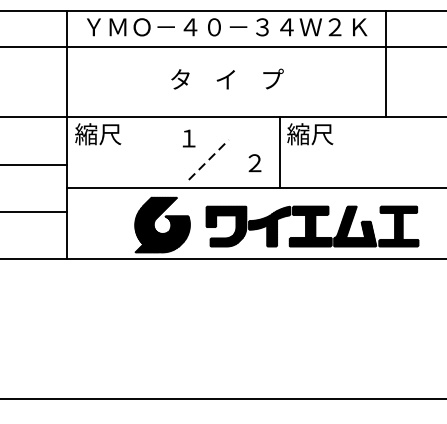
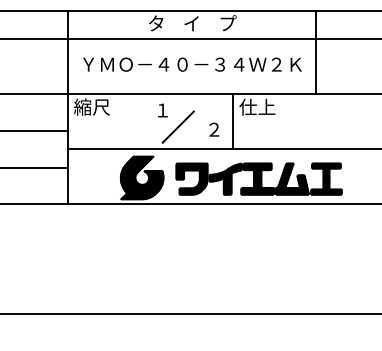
text: (227, 26) -> (192, 23), ＹＭＯ－４０－３４Ｗ２Ｋ -> タ    イ    プ
text: (227, 79) -> (192, 64), タ    イ    プ -> ＹＭＯ－４０－３４Ｗ２Ｋ
text: (310, 133) -> (257, 106), 縮尺 -> 仕上
line: (209, 159) -> (178, 126), dashed -> solid

